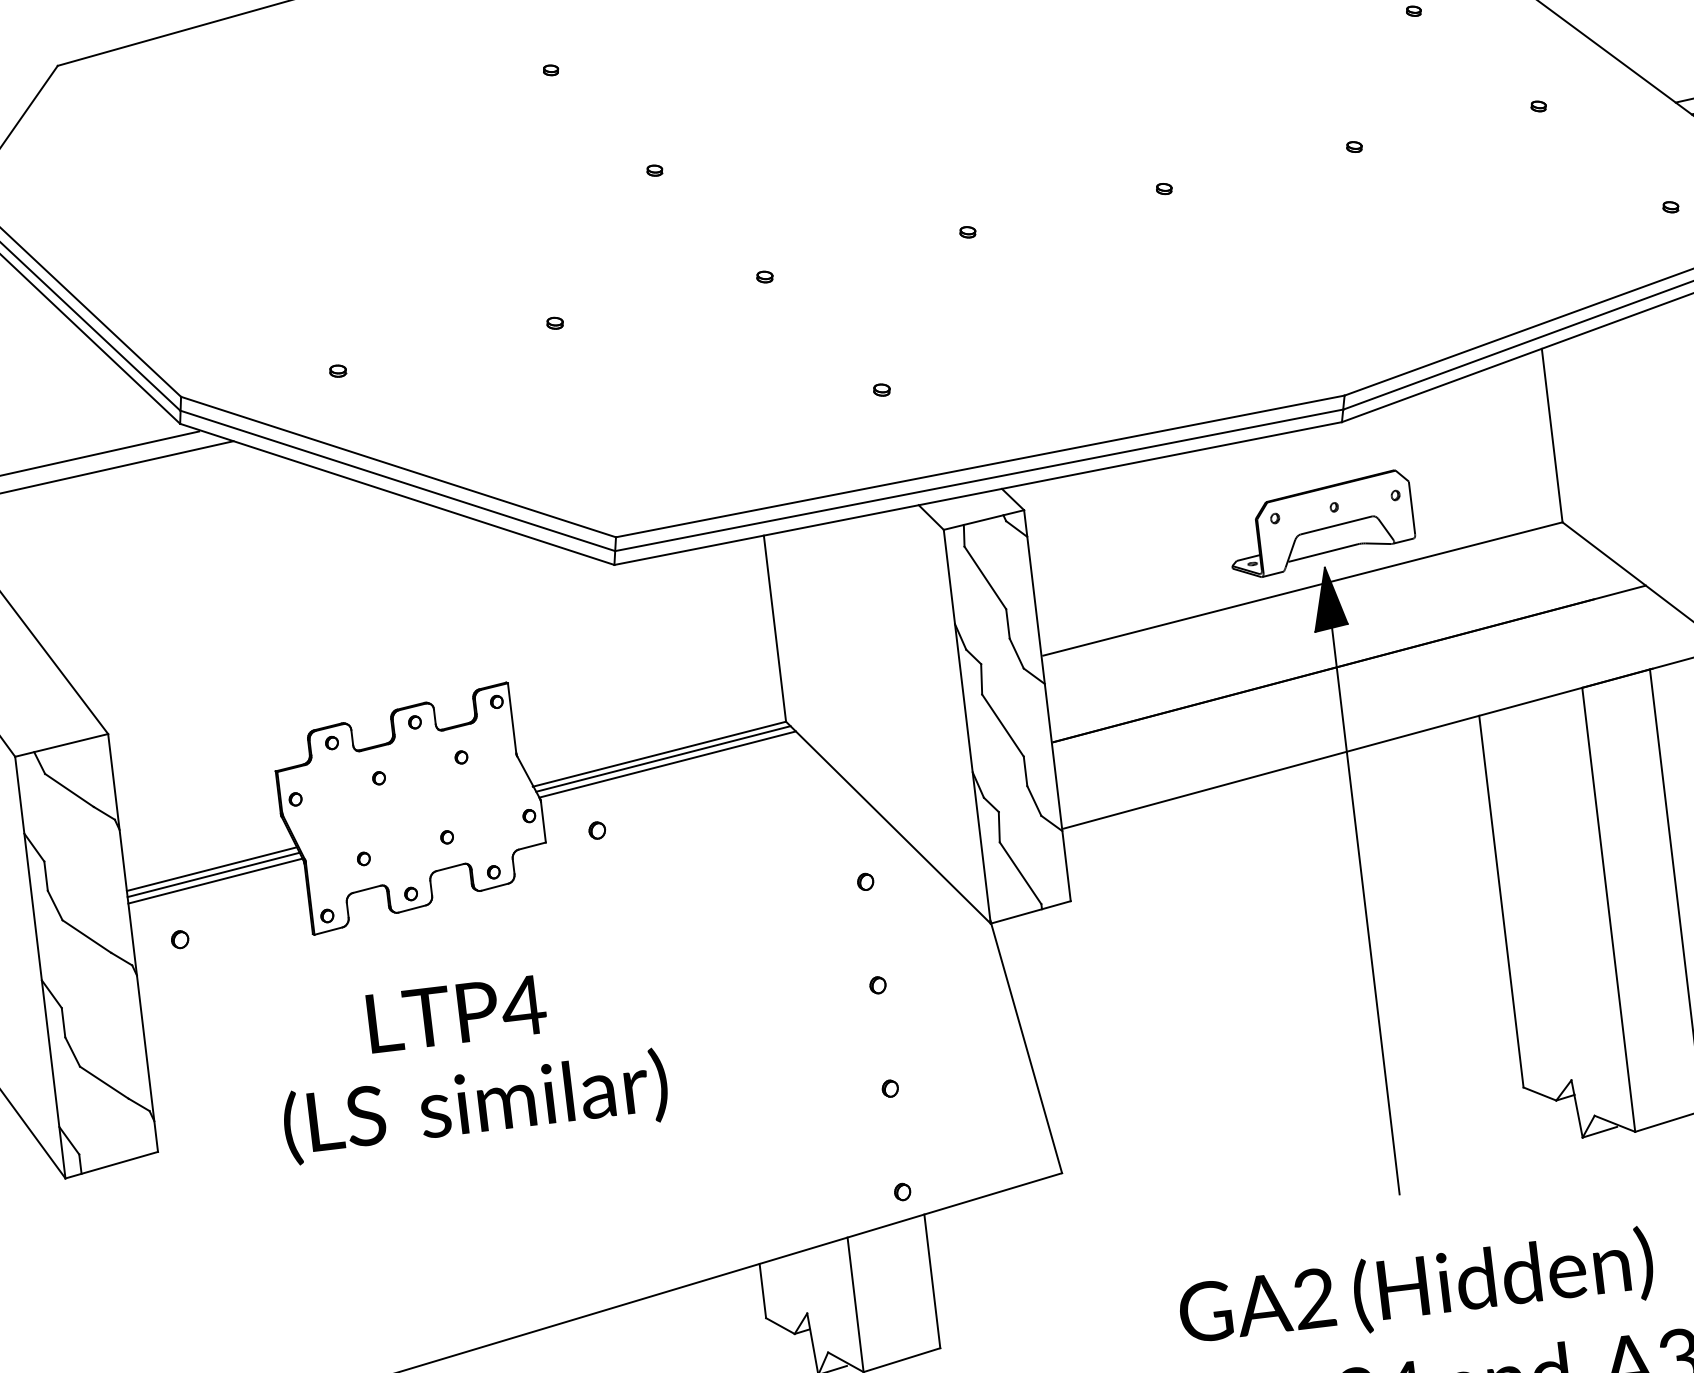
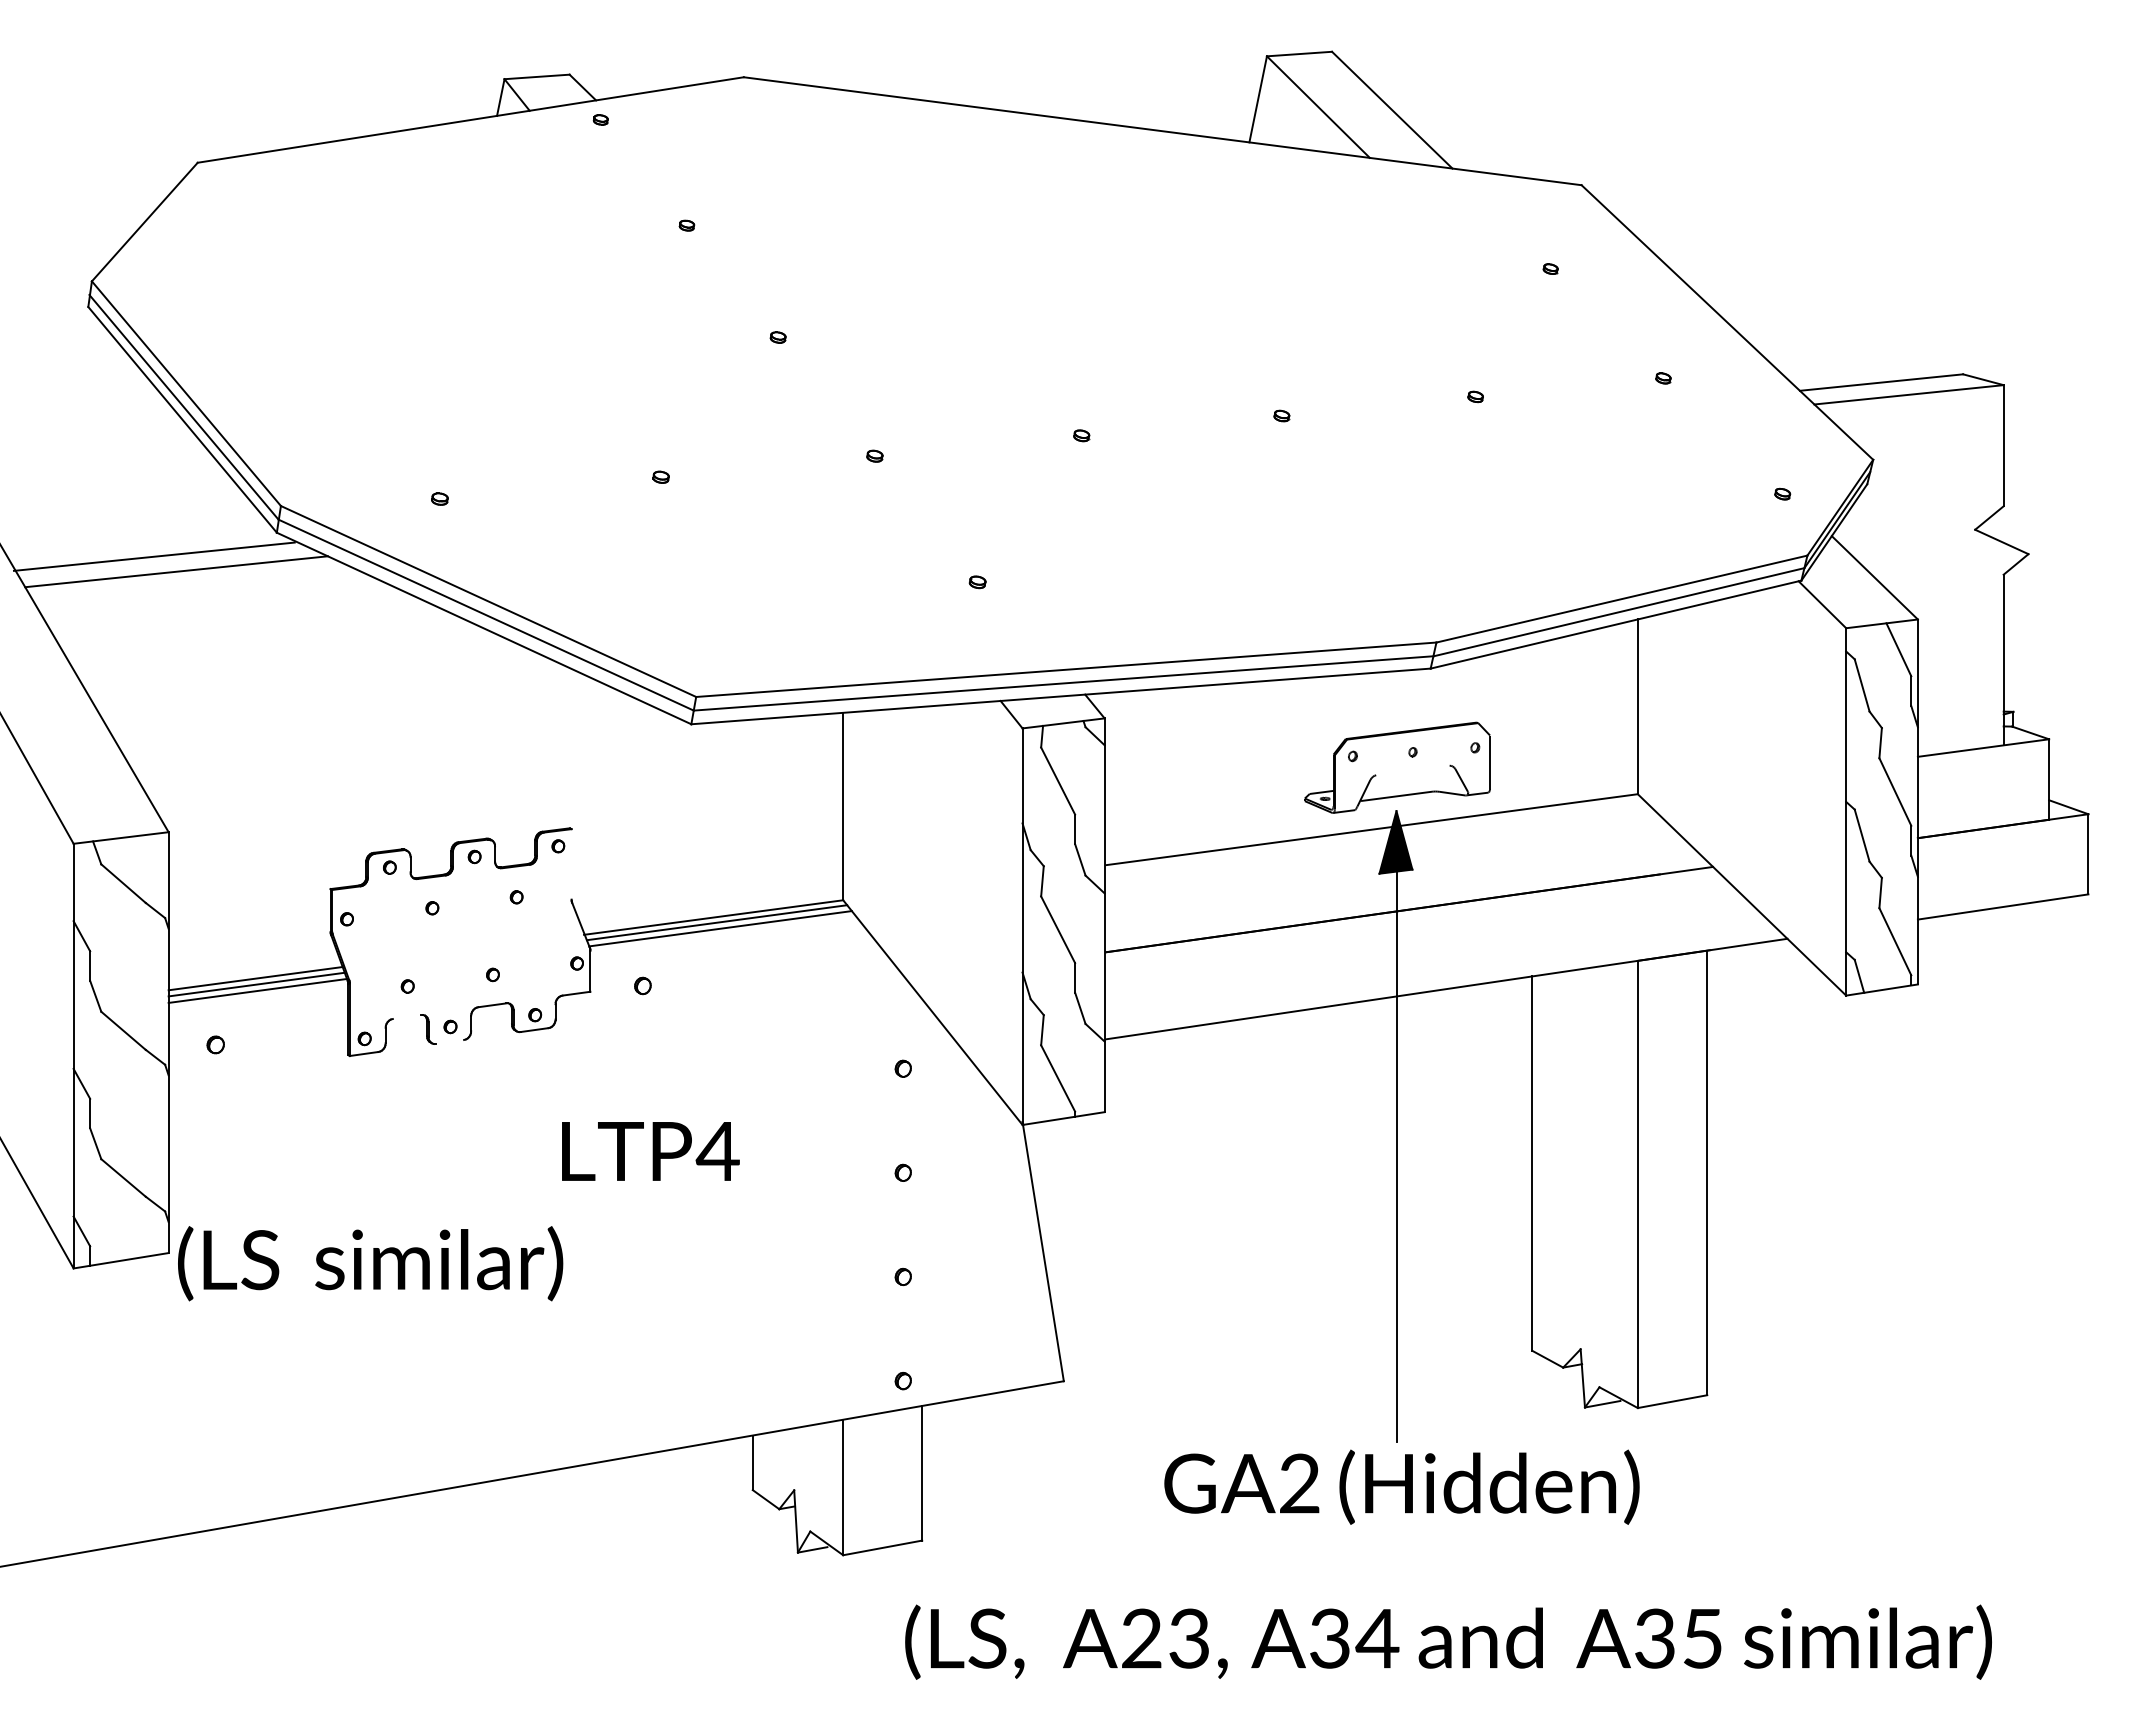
line: (1335, 525) -> (1412, 770), removed
line: (512, 718) -> (571, 864), removed
line: (366, 889) -> (406, 1017), removed
line: (411, 908) -> (449, 1041), removed
text: (456, 1014) -> (650, 1151), moved
text: (475, 1106) -> (370, 1263), moved
text: (1415, 1289) -> (1401, 1486), moved

